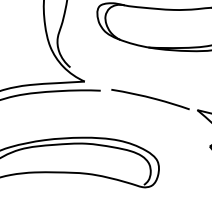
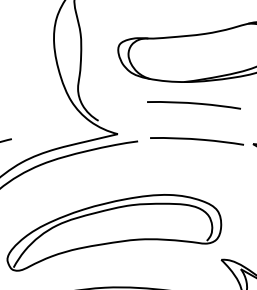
curve: (153, 67) -> (193, 104), added

